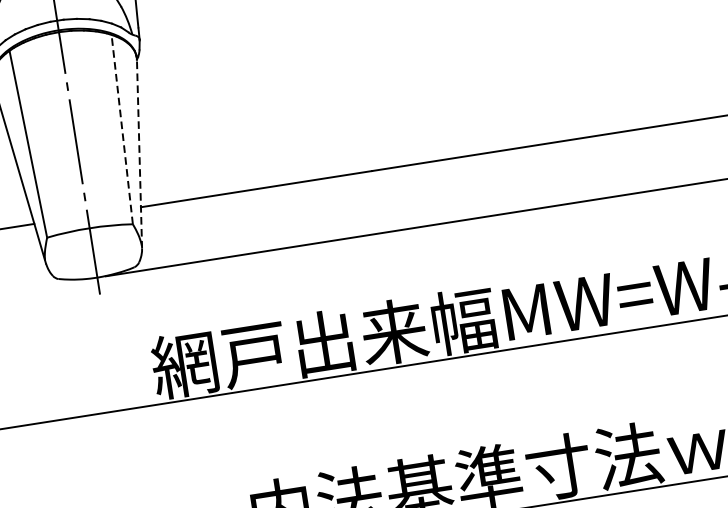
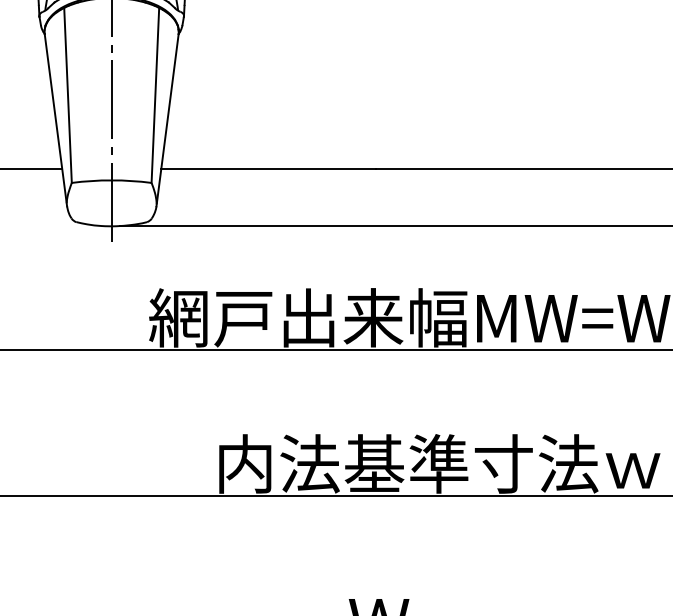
line: (122, 129) -> (155, 95), dashed -> solid
line: (139, 154) -> (167, 120), dashed -> solid

